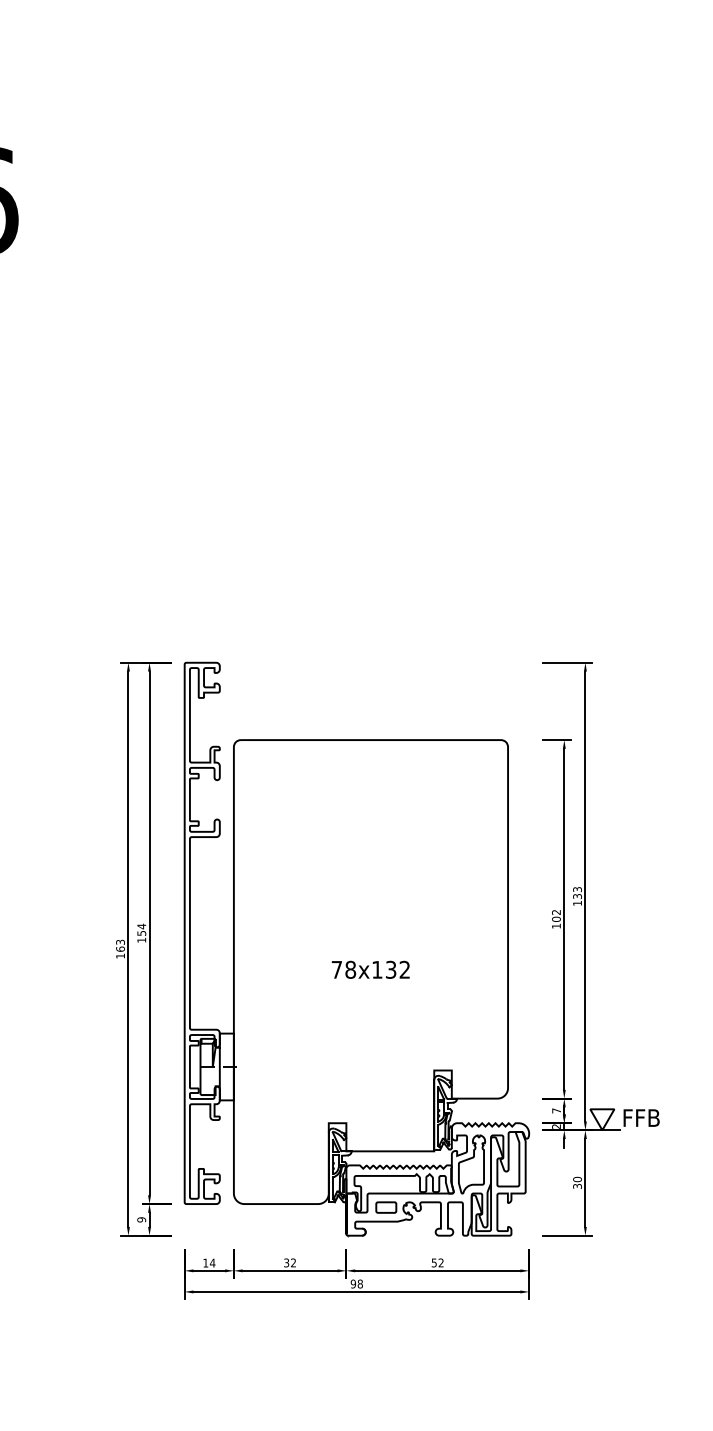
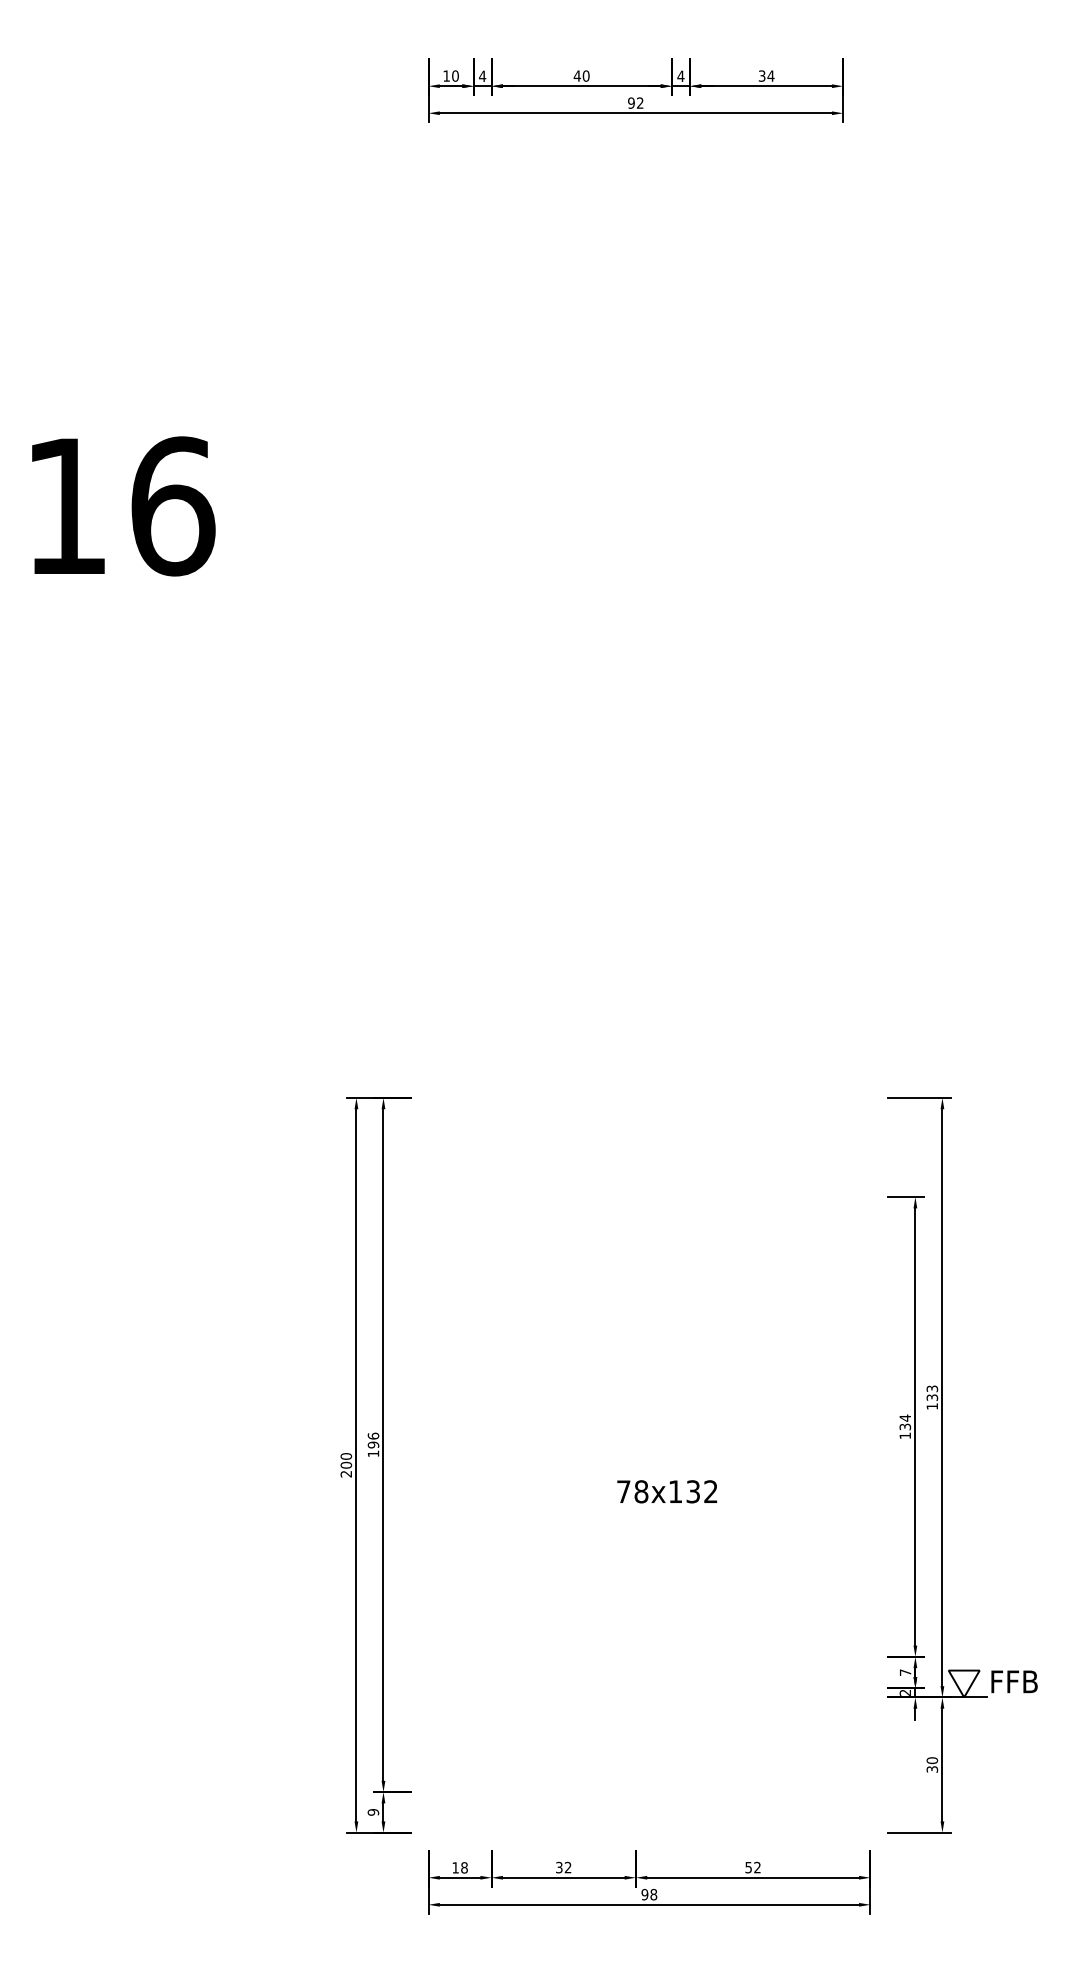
text: (555, 915) -> (904, 1422), 102 -> 134
text: (141, 929) -> (373, 1440), 154 -> 196
text: (120, 949) -> (346, 1465), 163 -> 200
part: (356, 949) -> (649, 1465), removed
text: (212, 1262) -> (464, 1867), 14 -> 18

